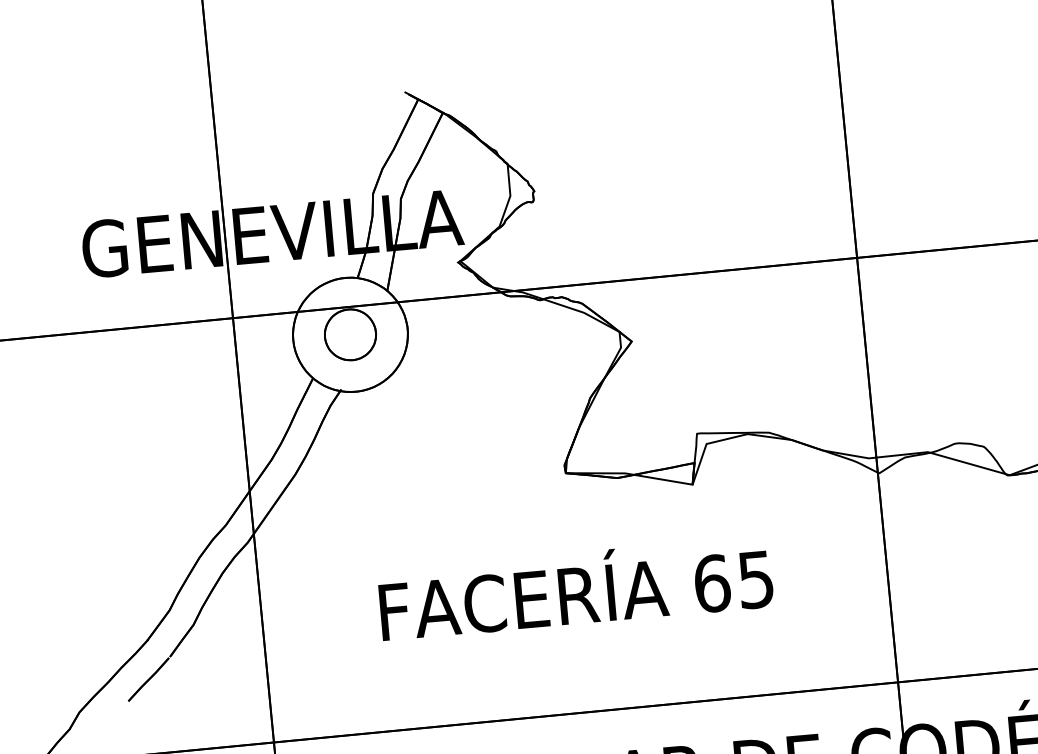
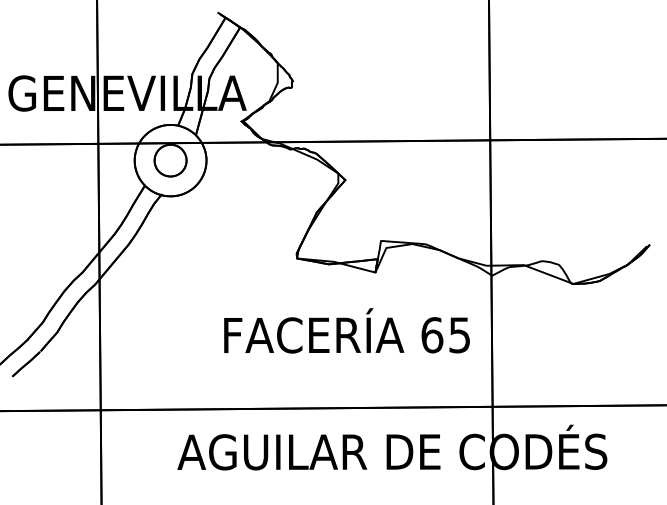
text: (574, 588) -> (346, 330), moved

